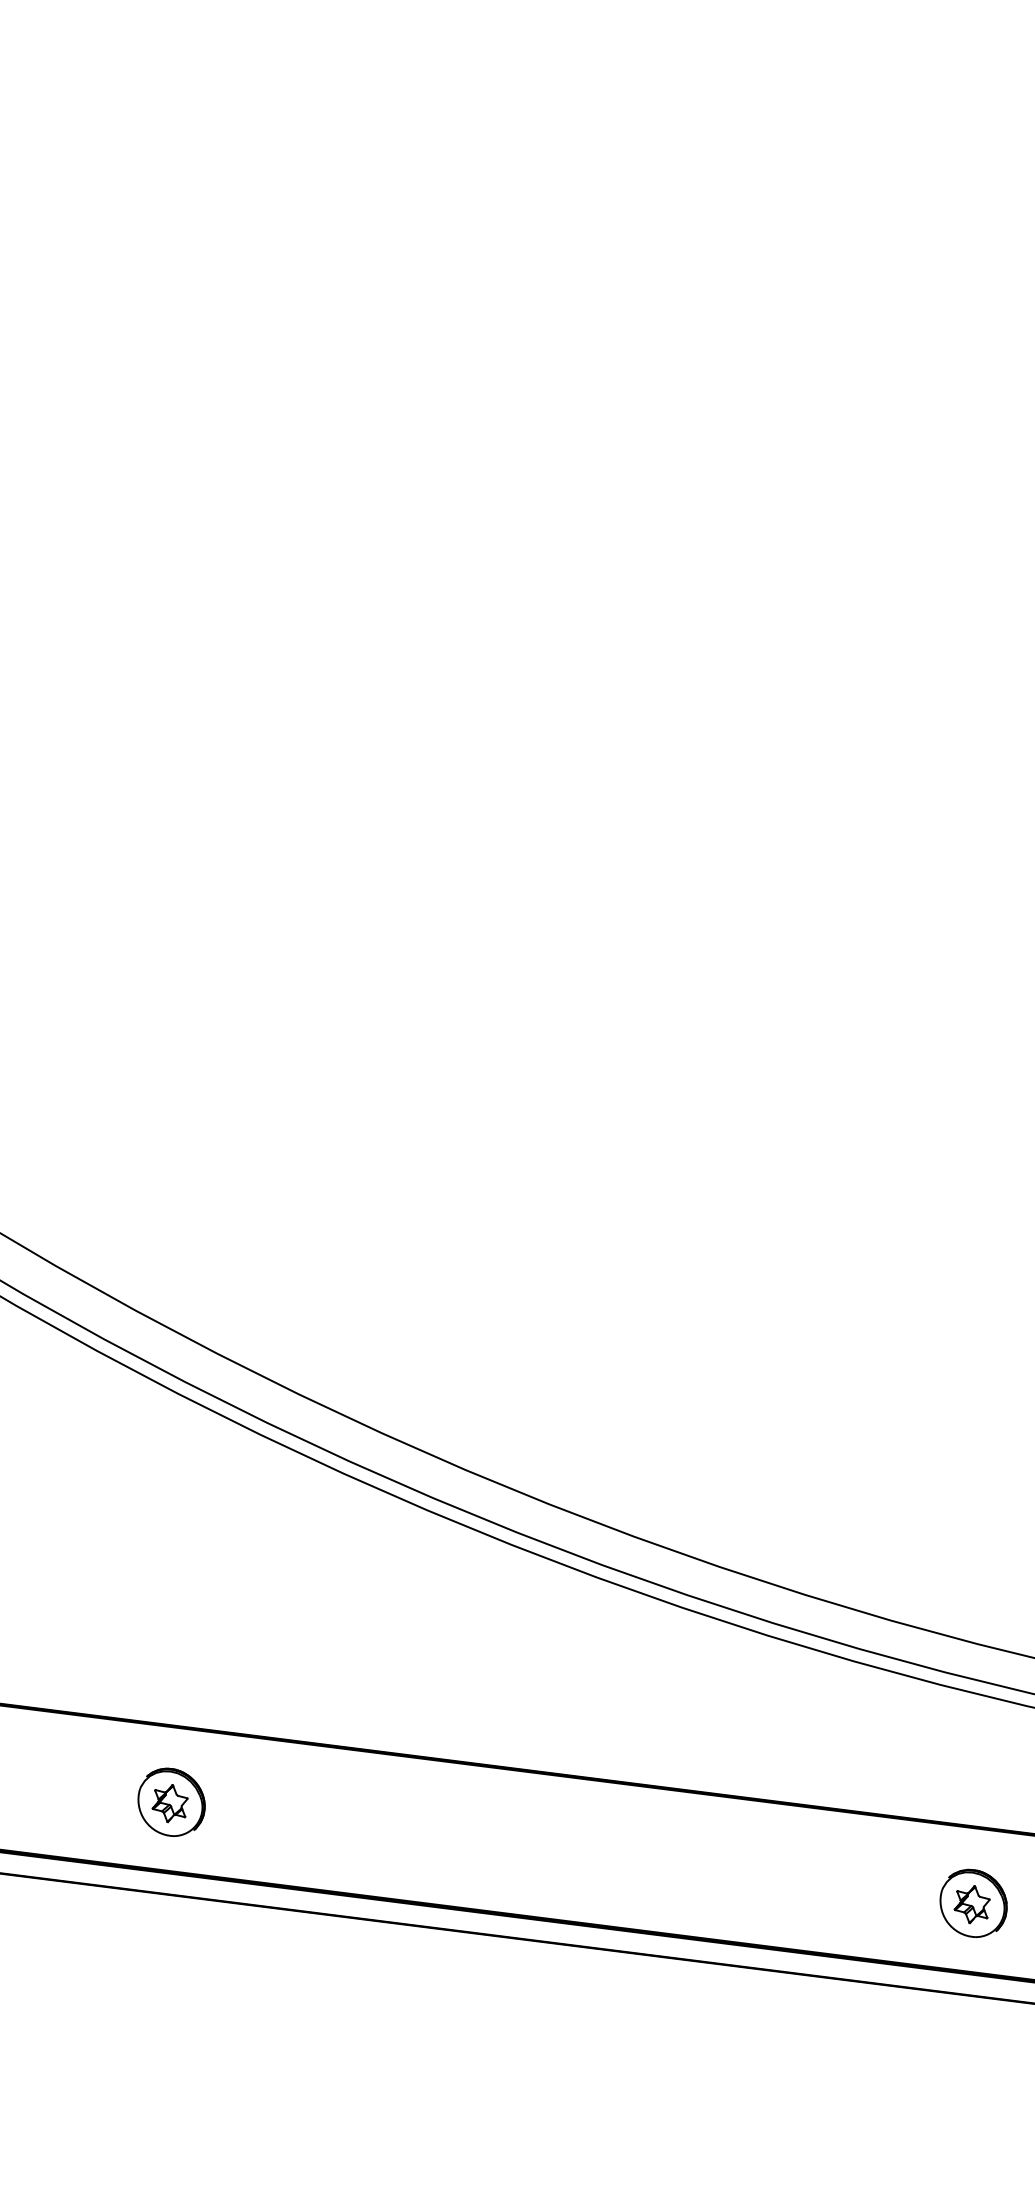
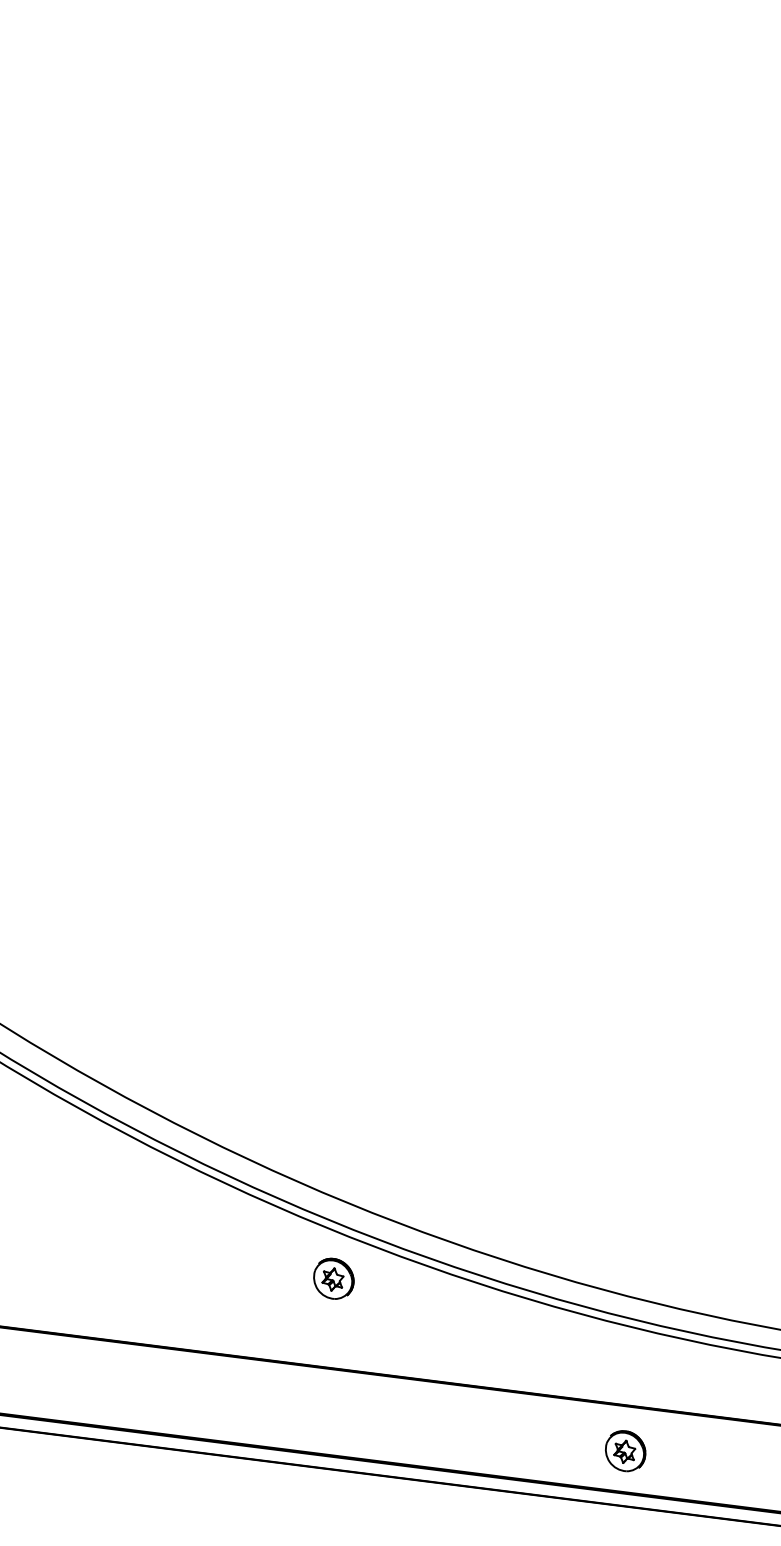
part: (171, 1801) -> (333, 1278), moved

